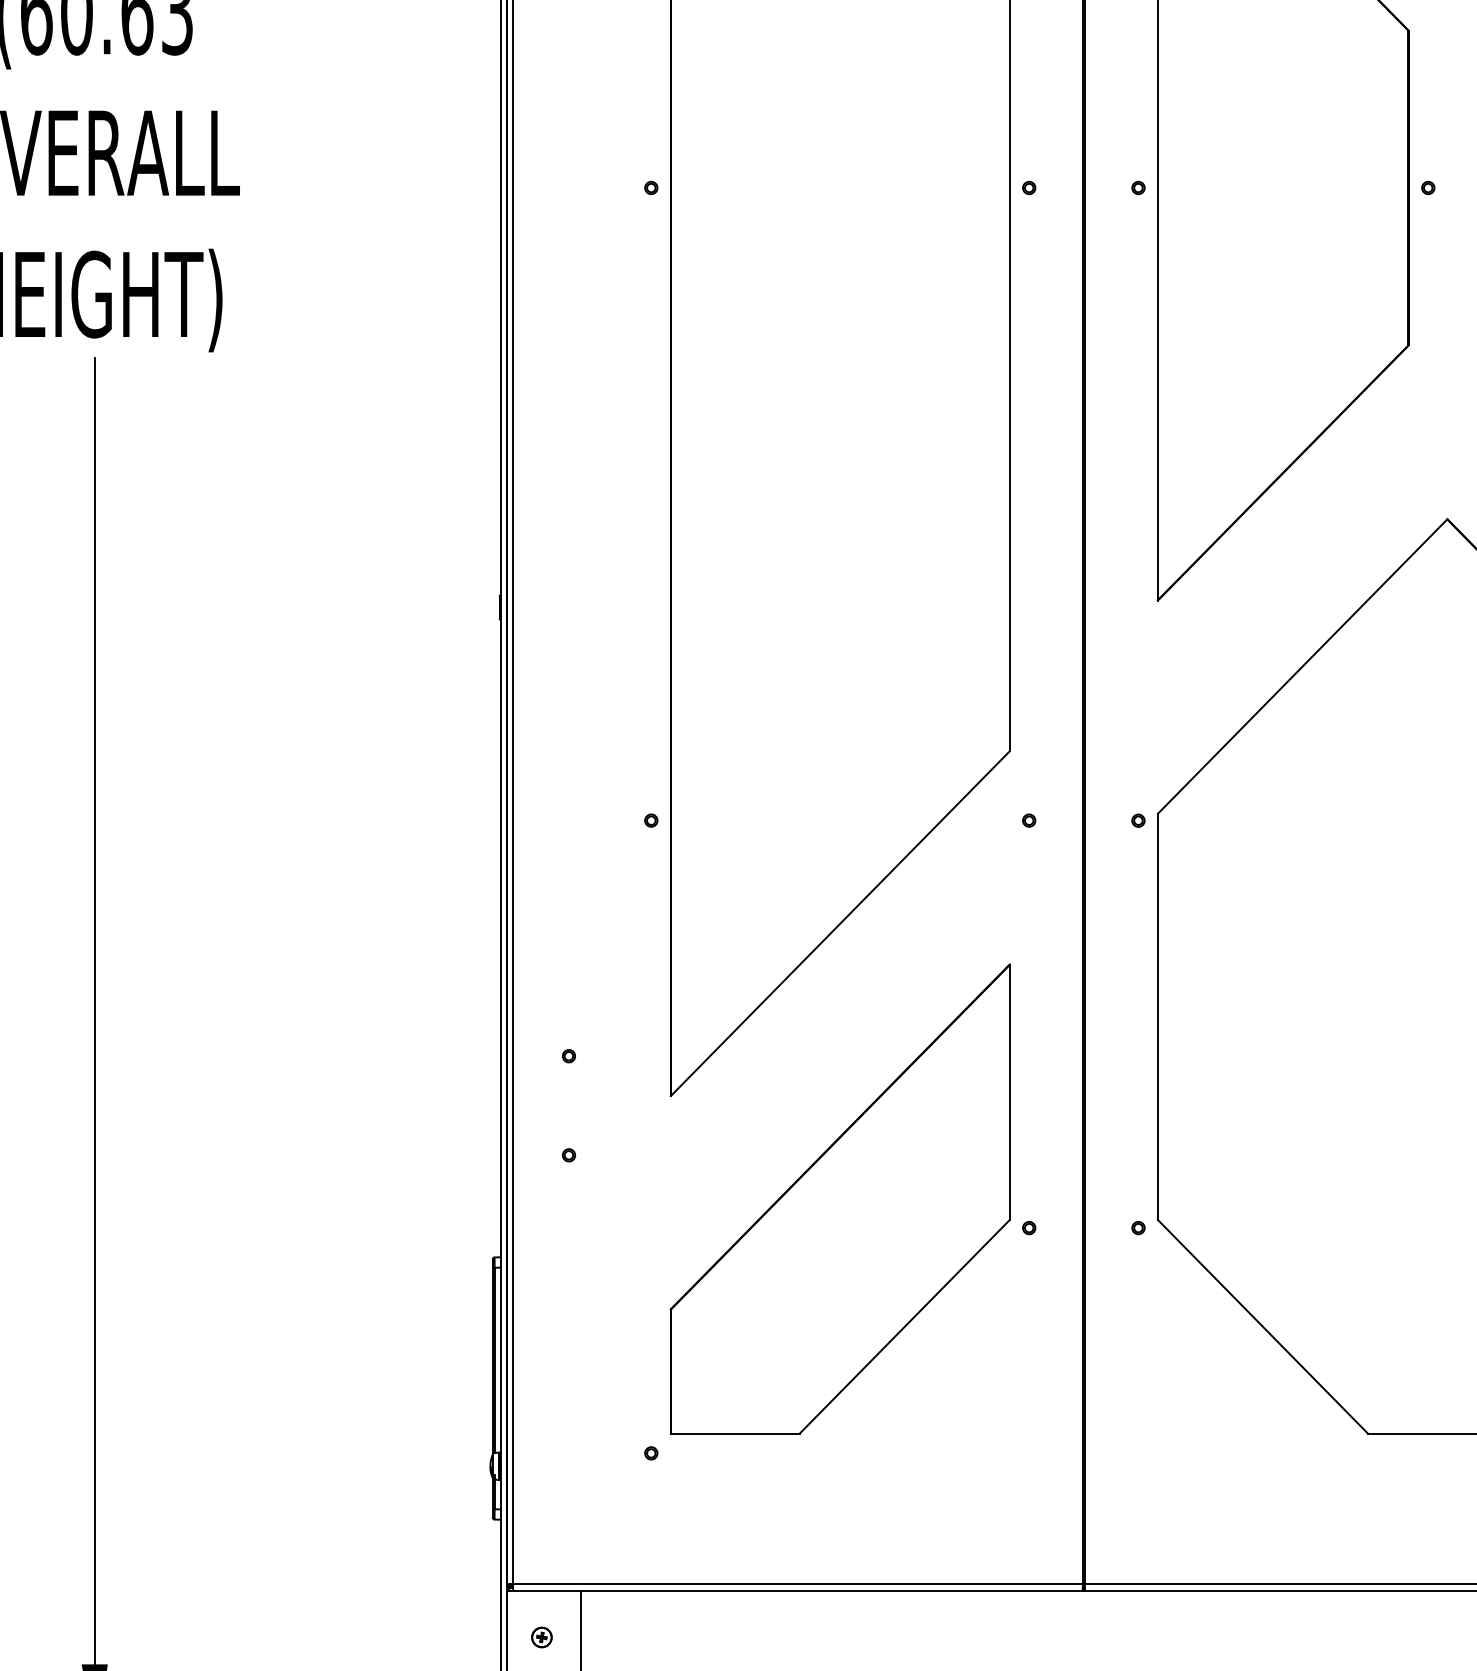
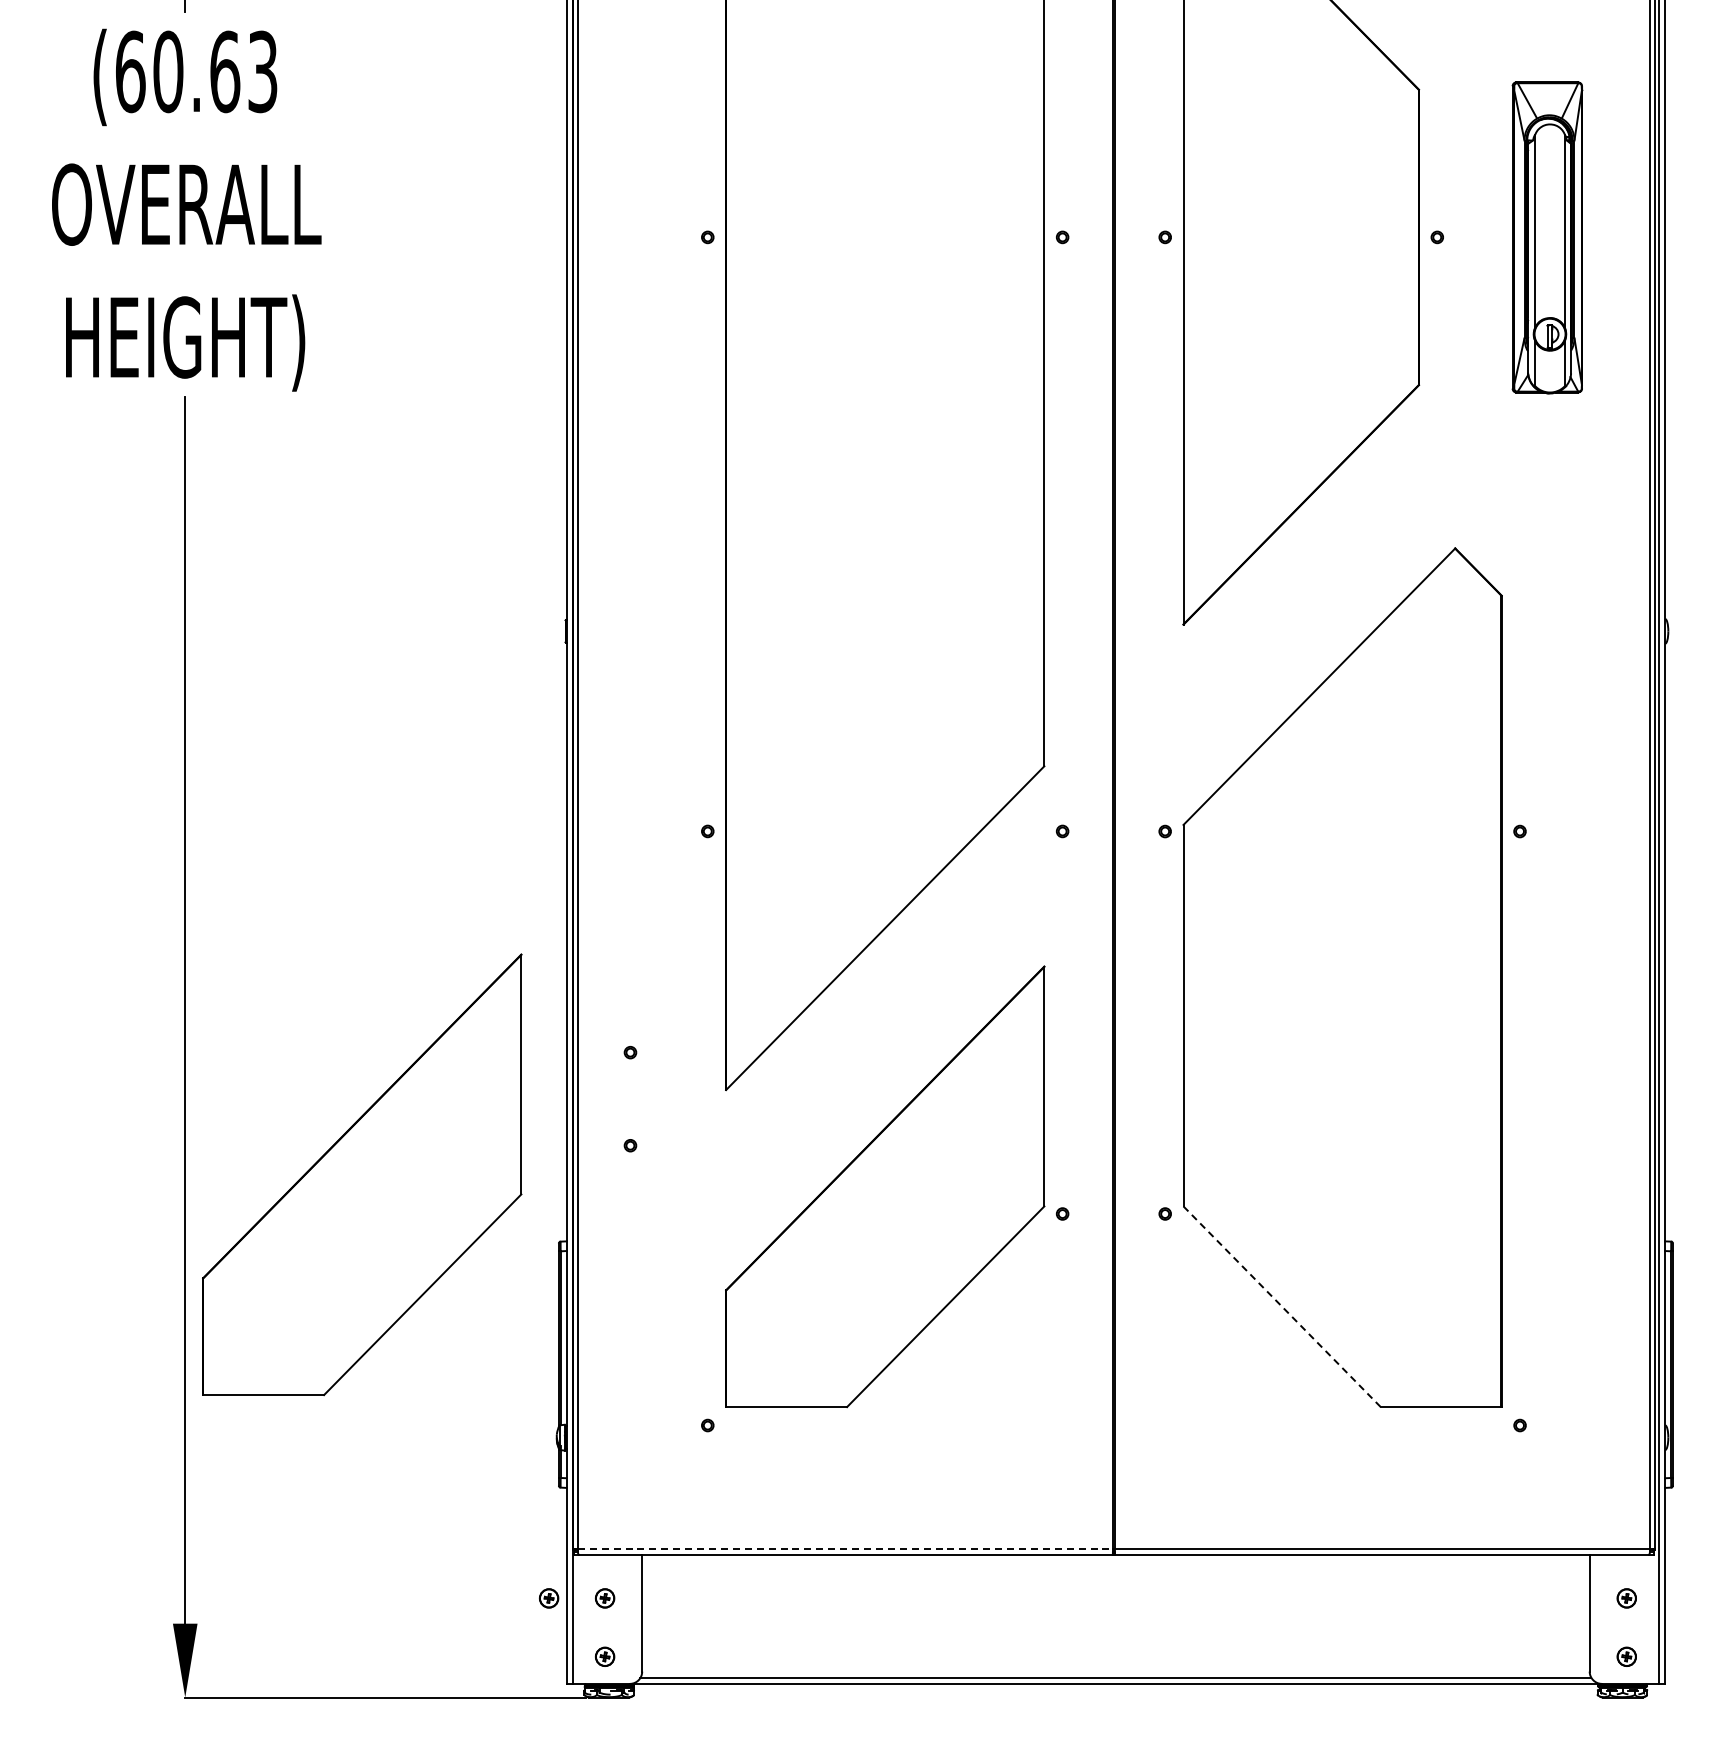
part: (283, 1186) -> (362, 1174), added
line: (1263, 1326) -> (1282, 1306), solid -> dashed
line: (797, 1584) -> (845, 1548), solid -> dashed
part: (482, 1637) -> (549, 1598), added

